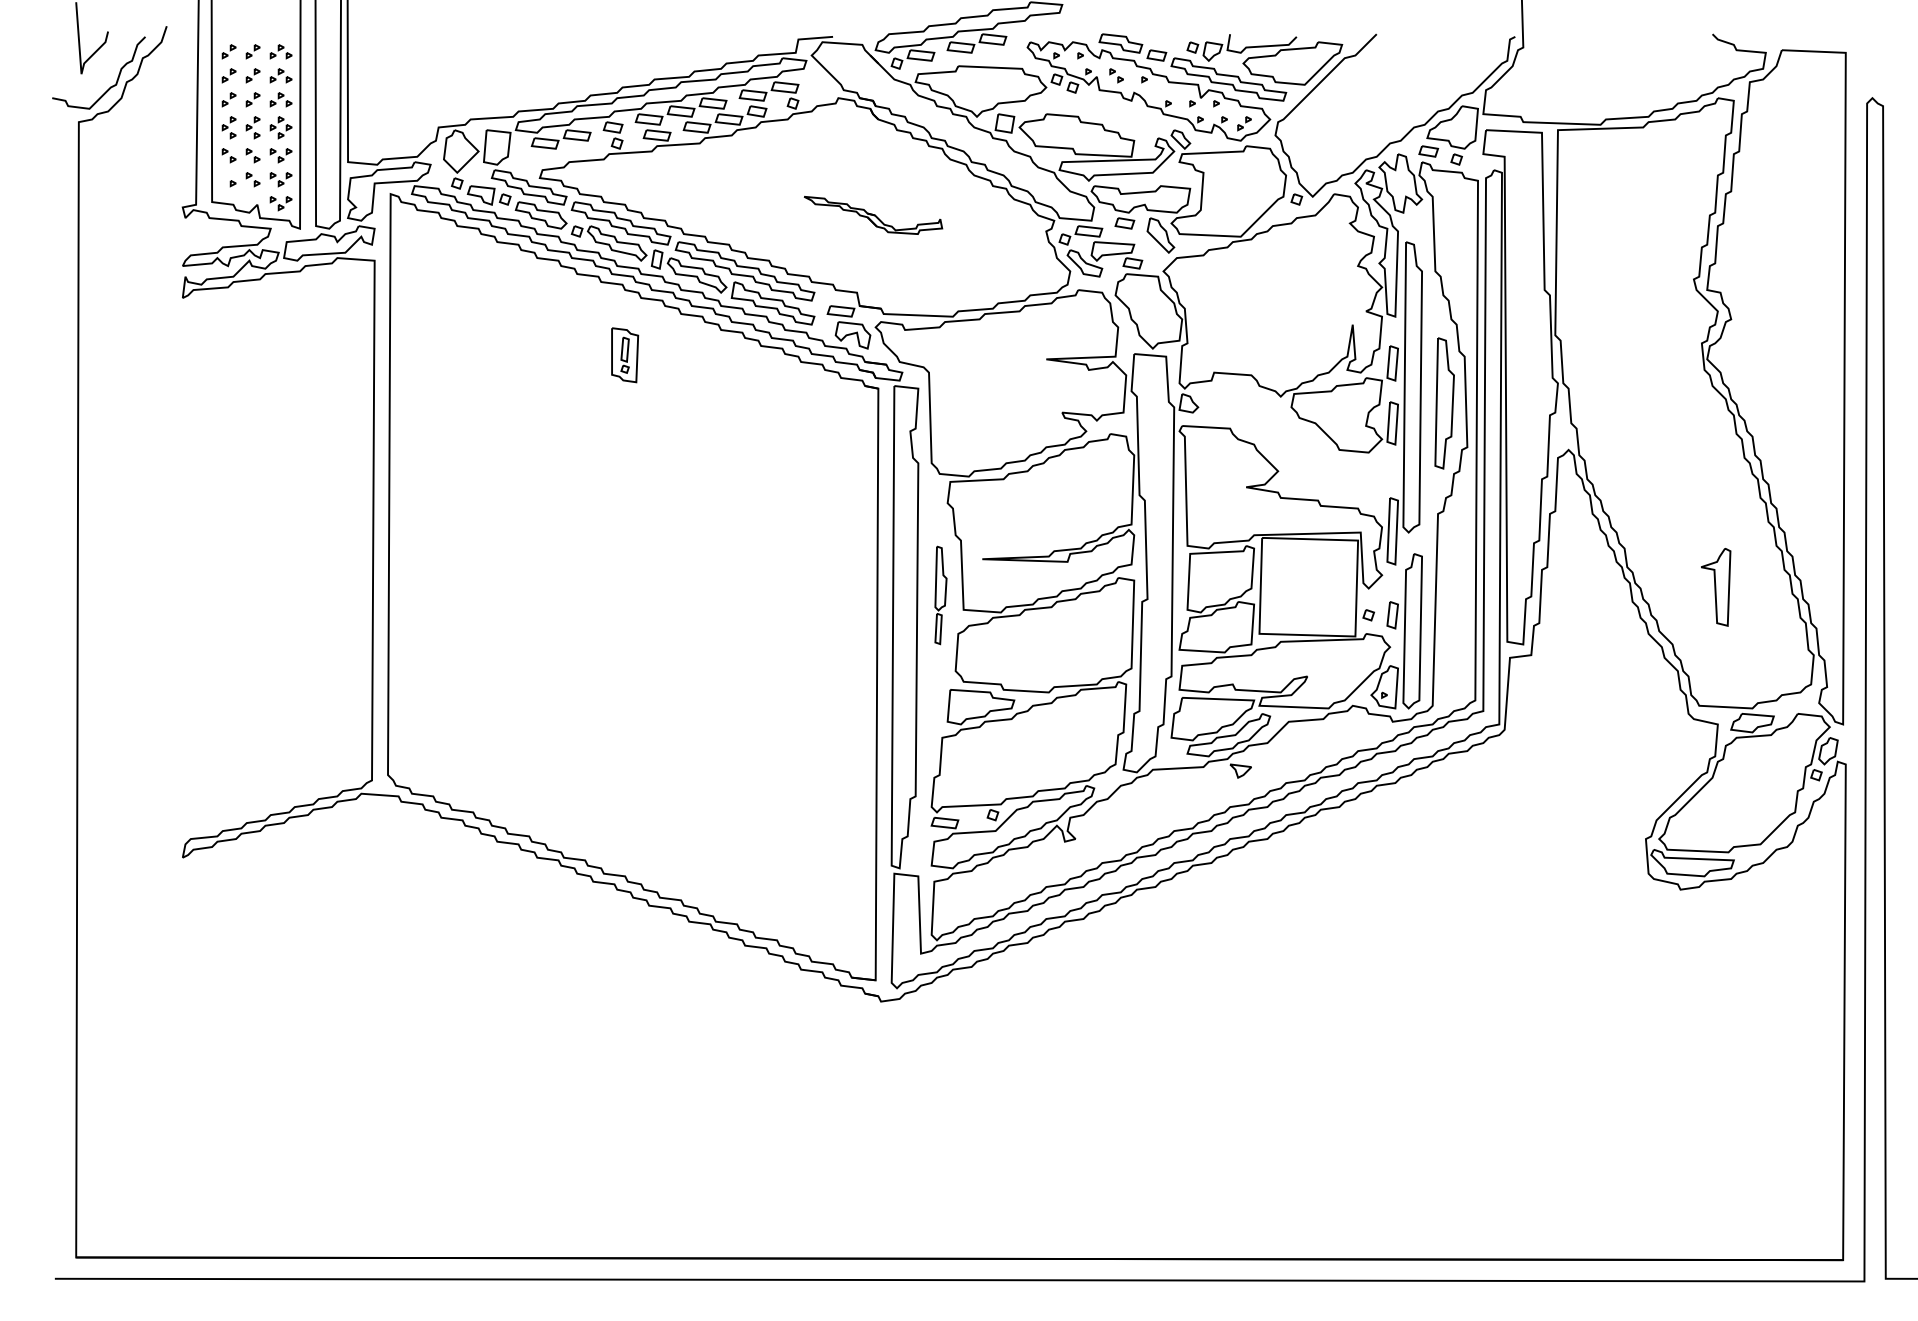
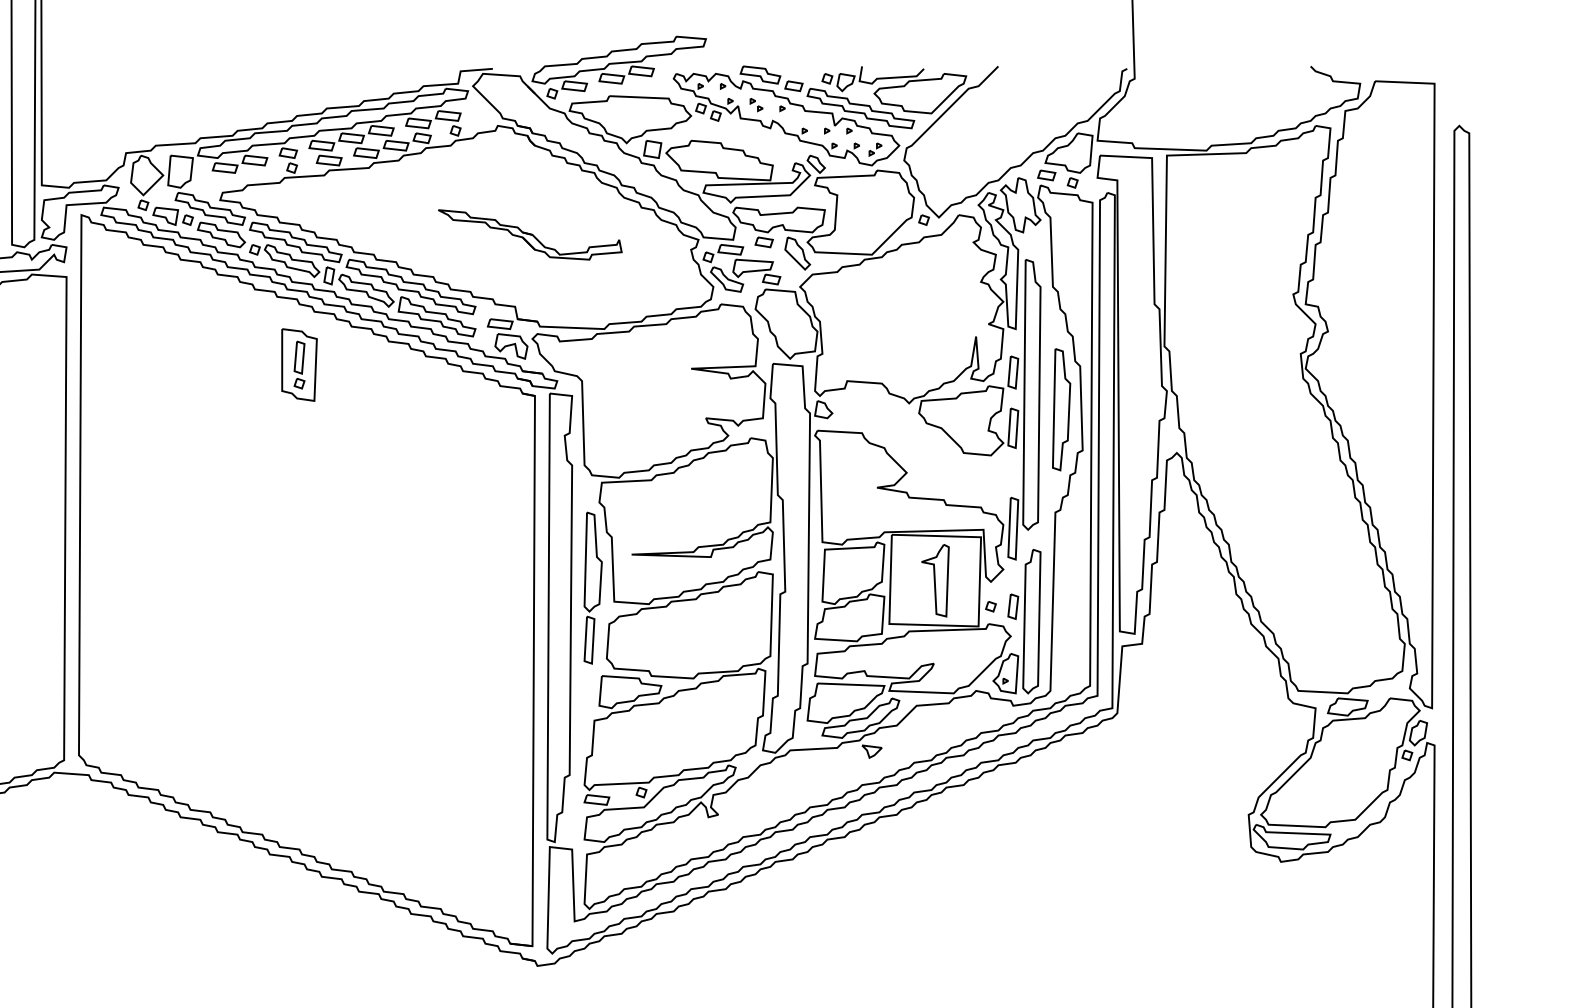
part: (873, 215) -> (530, 234), size x1.43
part: (624, 354) -> (298, 364), size x1.43
part: (1716, 587) -> (935, 580), moved
part: (940, 595) -> (592, 588), size x1.67

